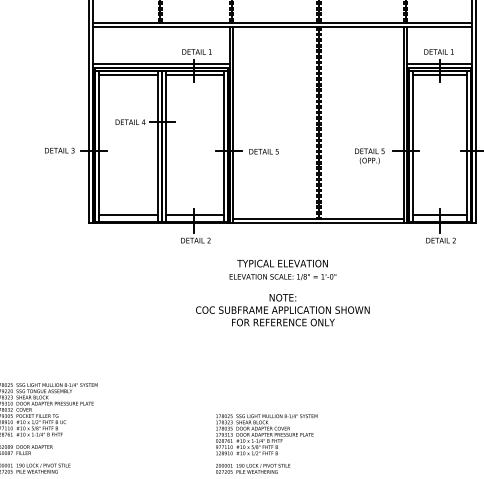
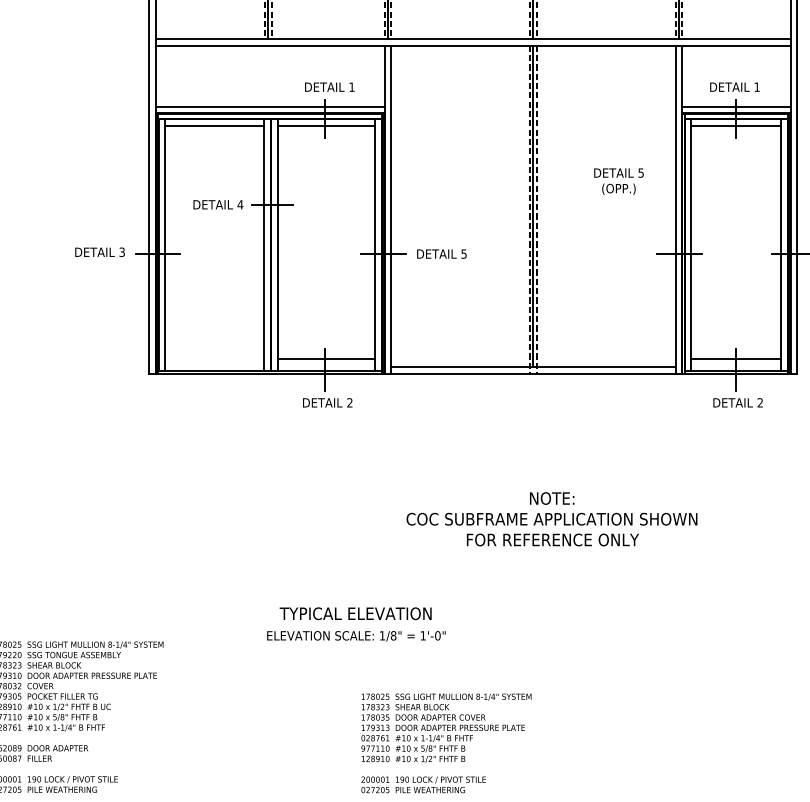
text: (369, 156) -> (618, 181), moved
line: (127, 214) -> (213, 359), removed
text: (282, 269) -> (355, 623), moved
text: (282, 310) -> (551, 519), moved

